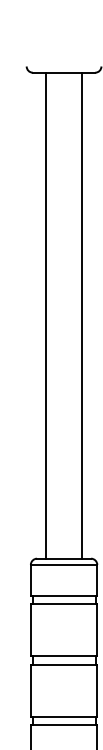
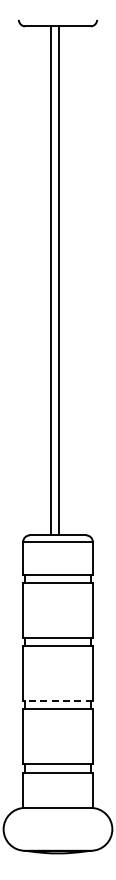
line: (45, 315) -> (50, 280), moved
line: (82, 315) -> (59, 280), moved
line: (64, 716) -> (58, 700), solid -> dashed

